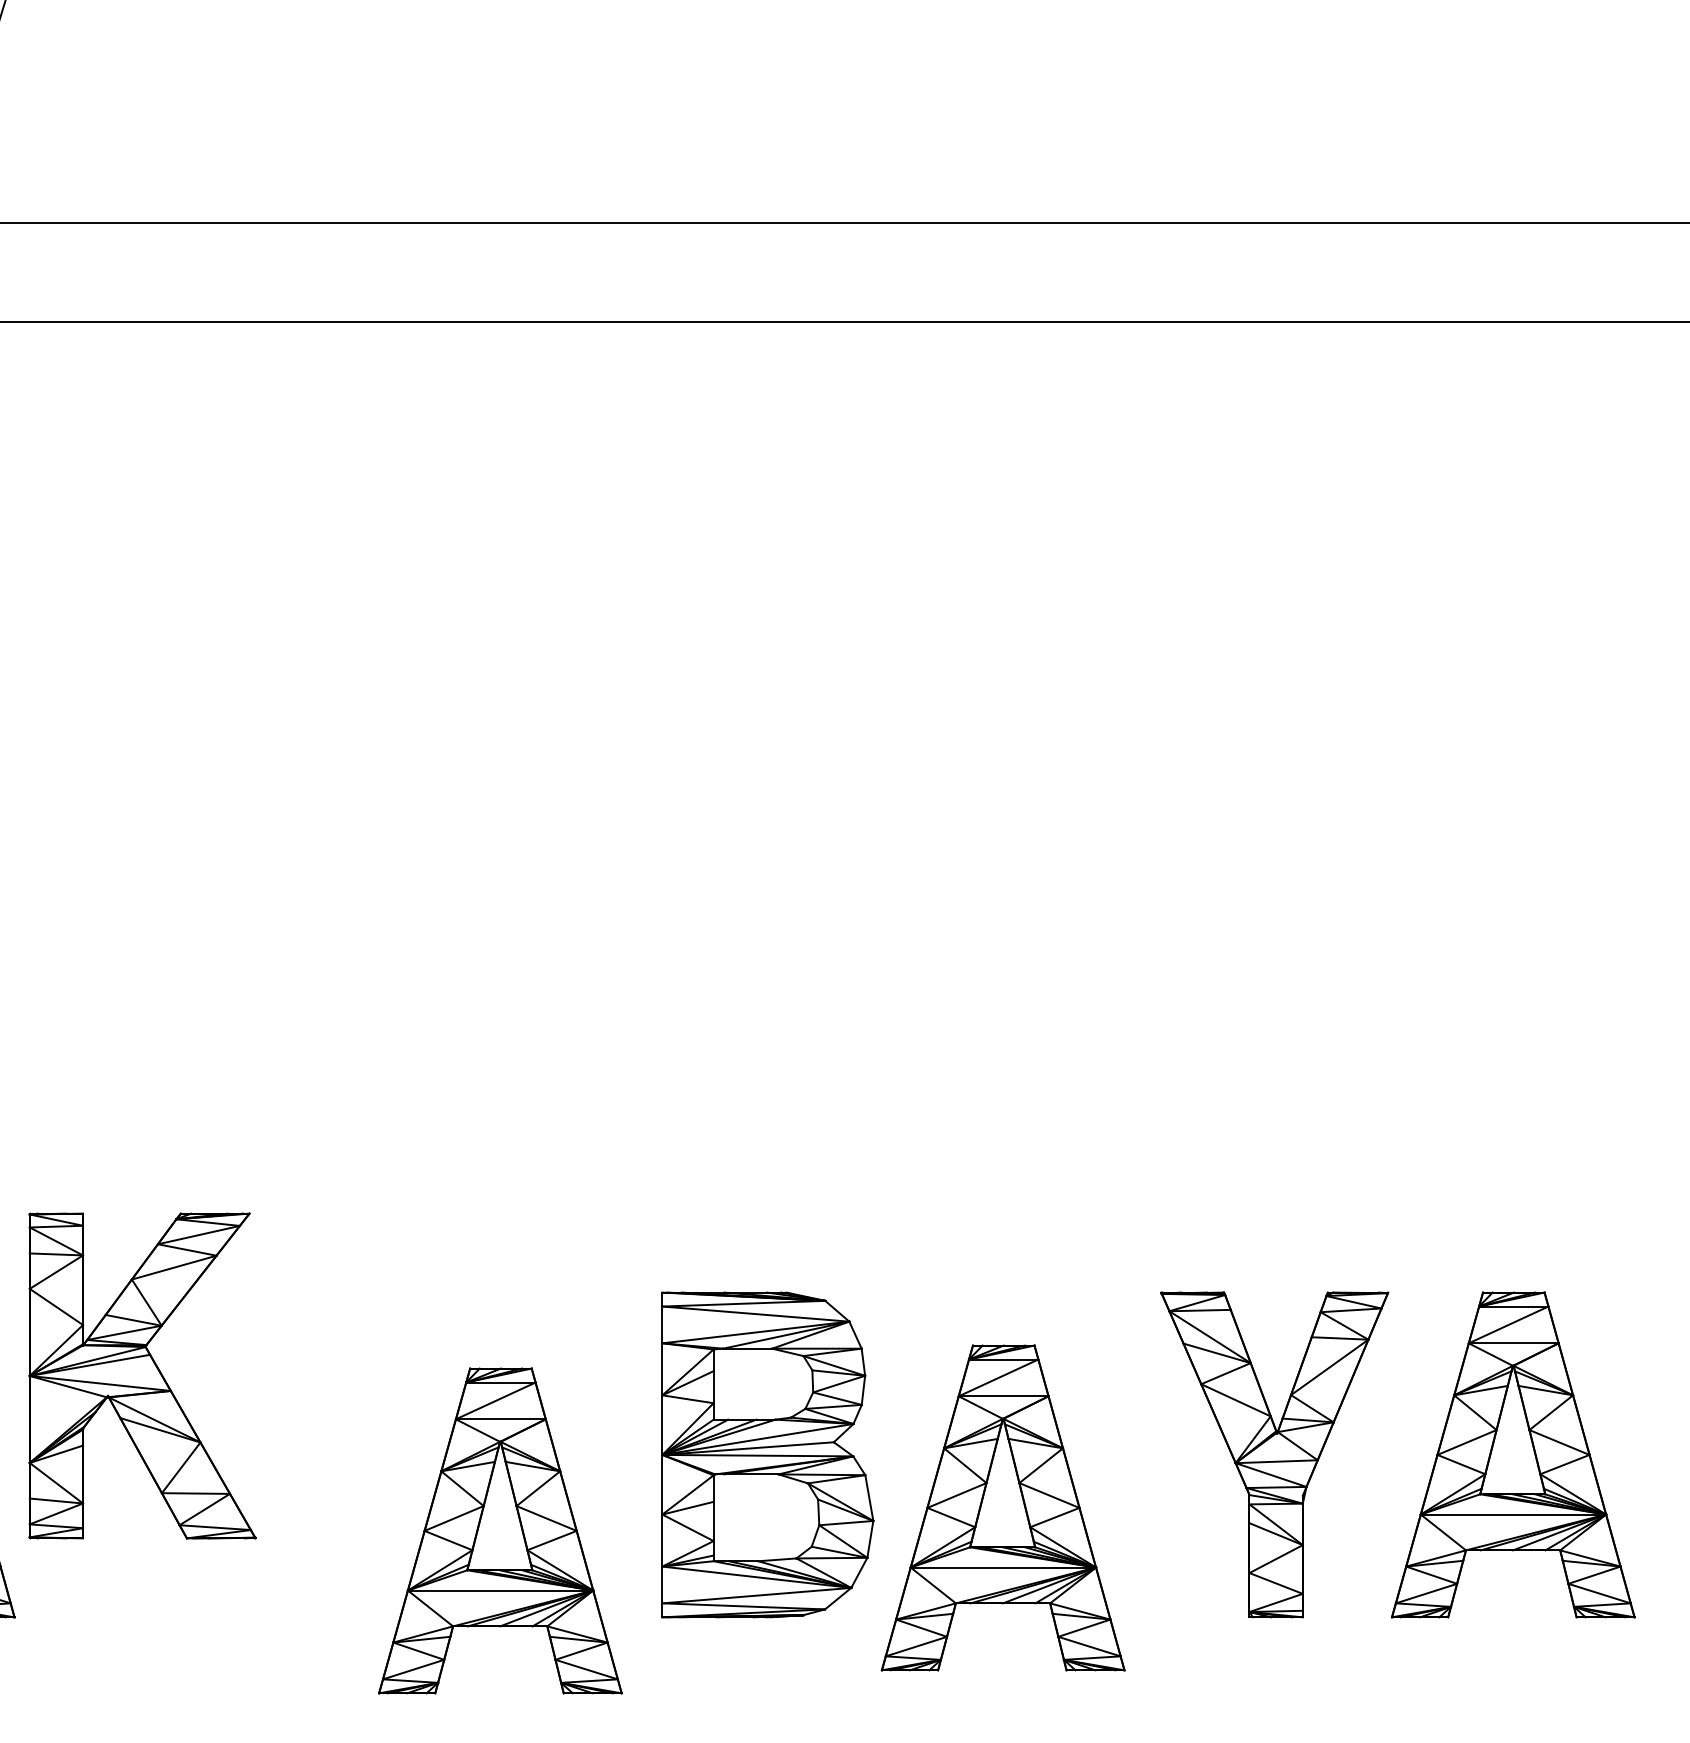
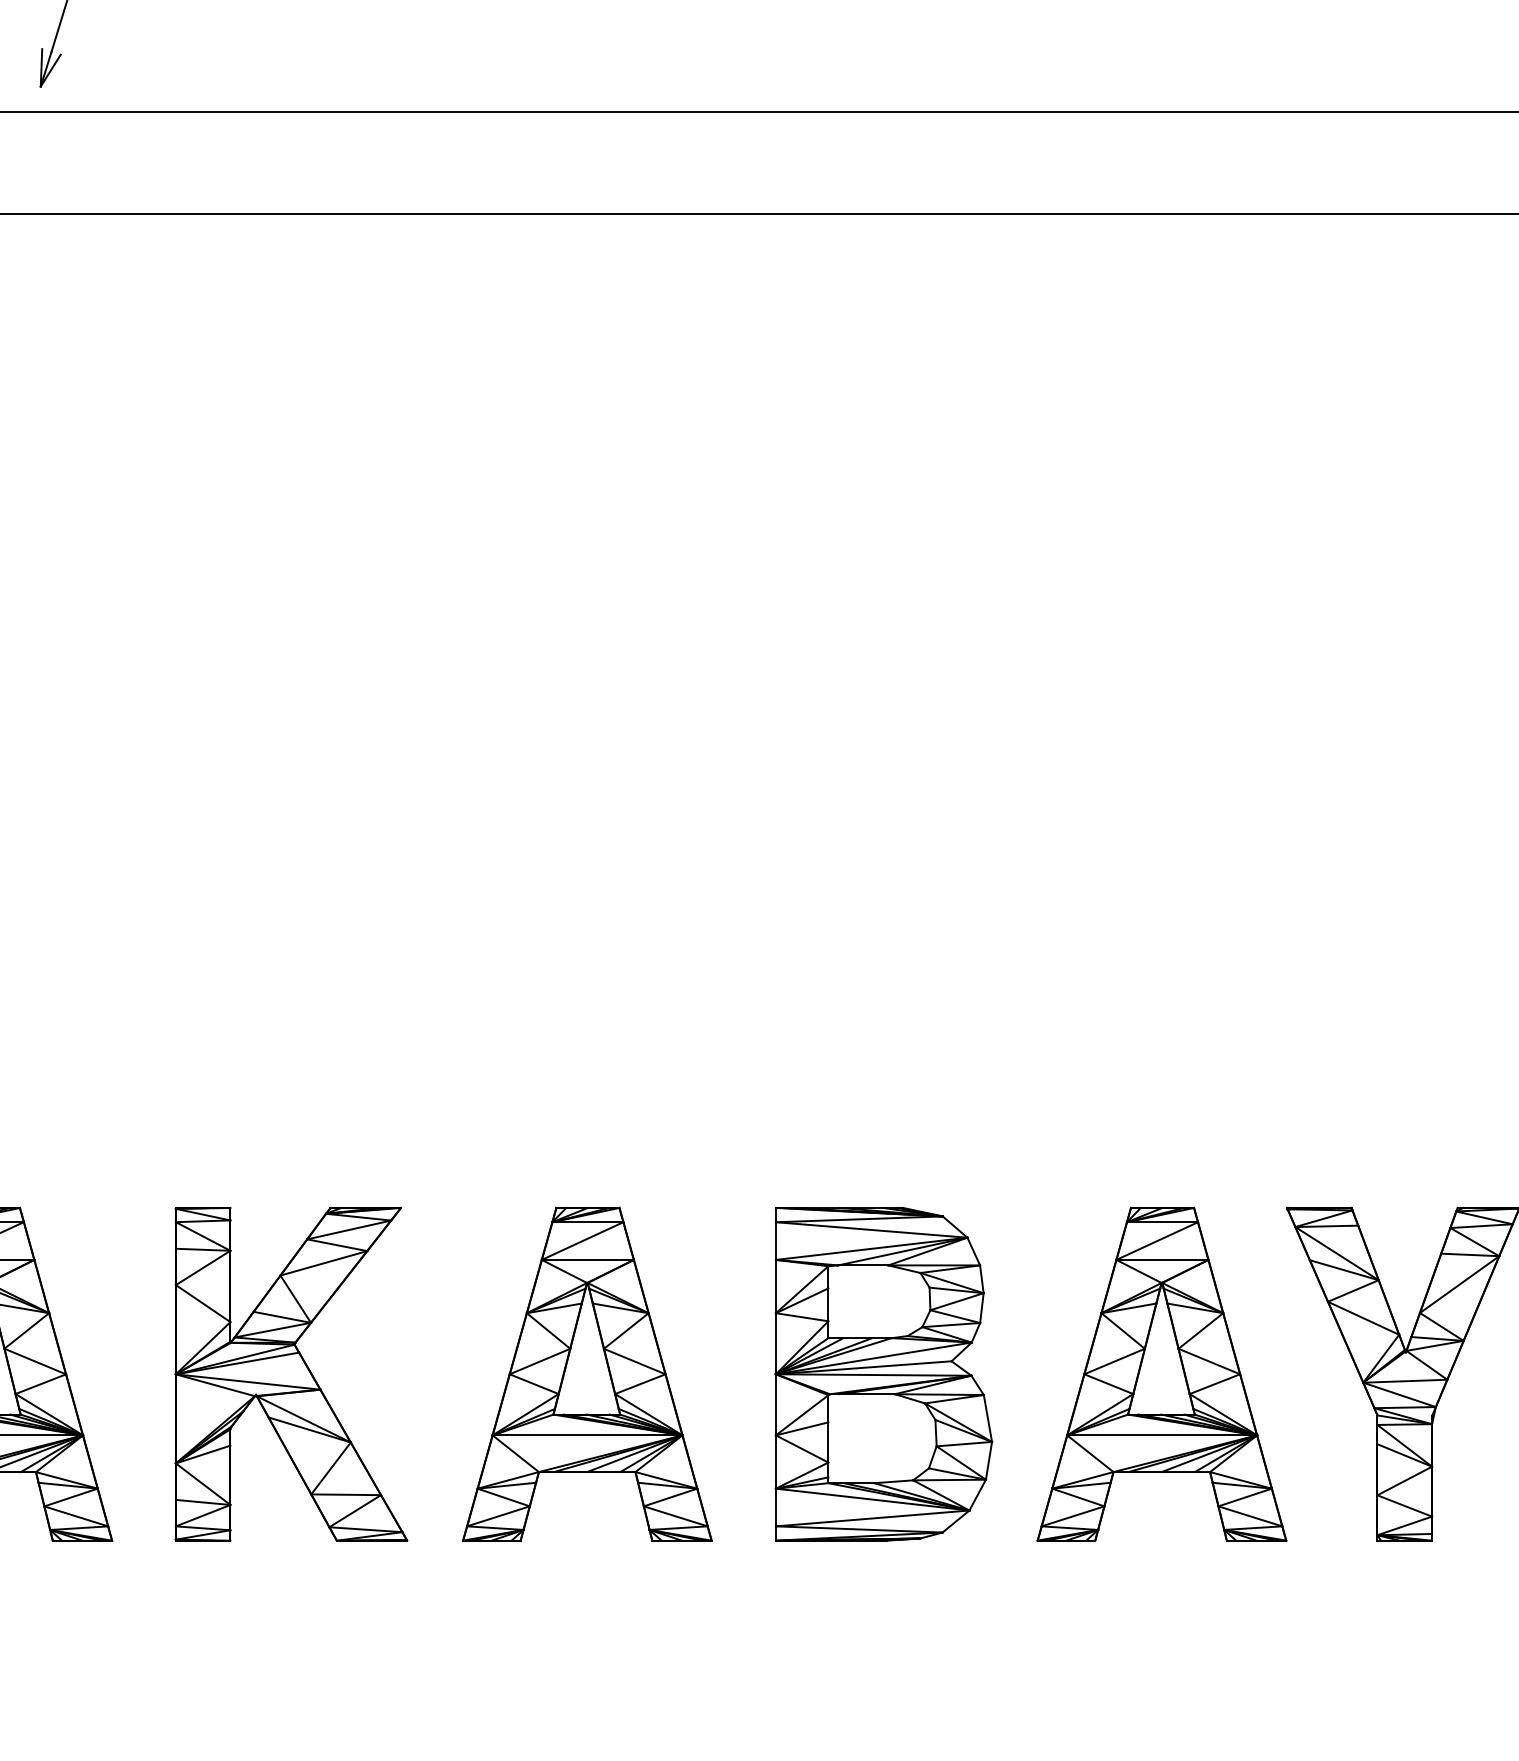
part: (142, 1375) -> (291, 1373), moved
part: (1002, 1507) -> (1161, 1373), moved
part: (500, 1530) -> (587, 1373), moved

